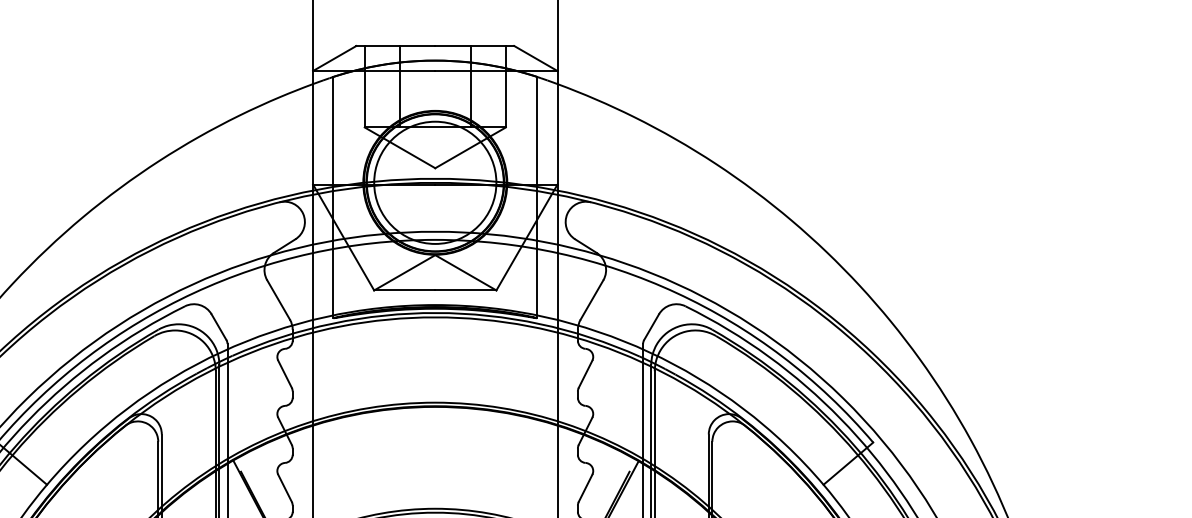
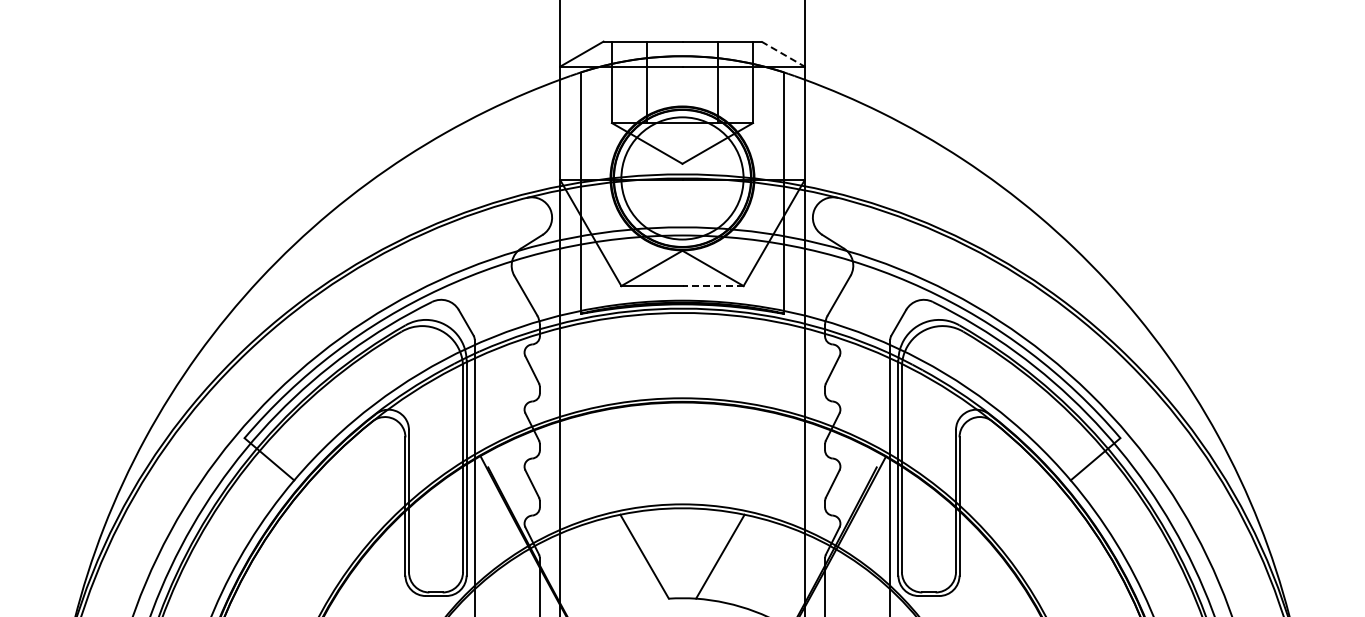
line: (536, 58) -> (783, 54), solid -> dashed
line: (466, 290) -> (713, 286), solid -> dashed

